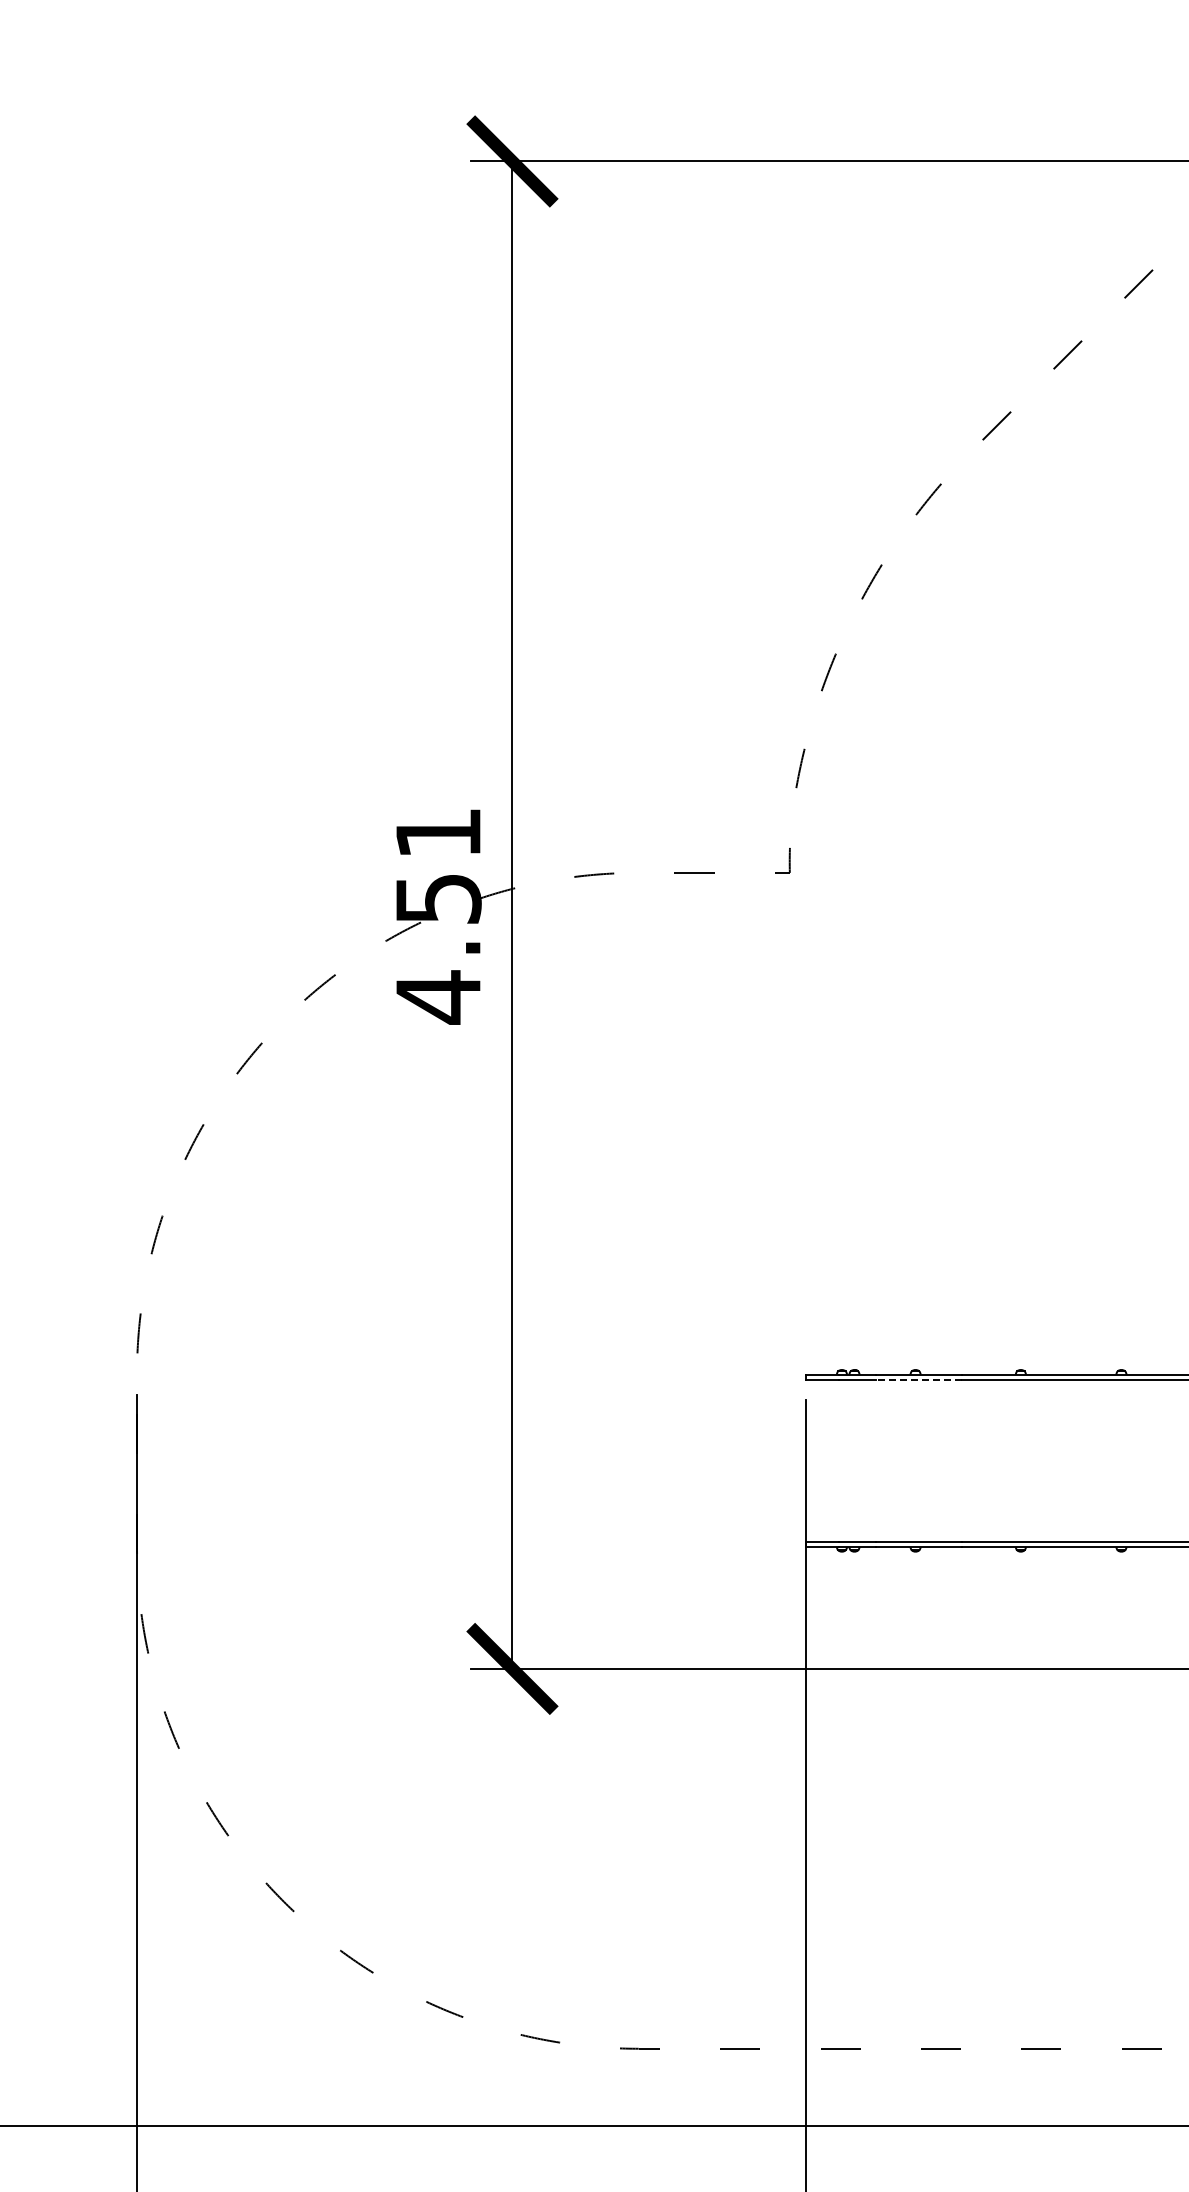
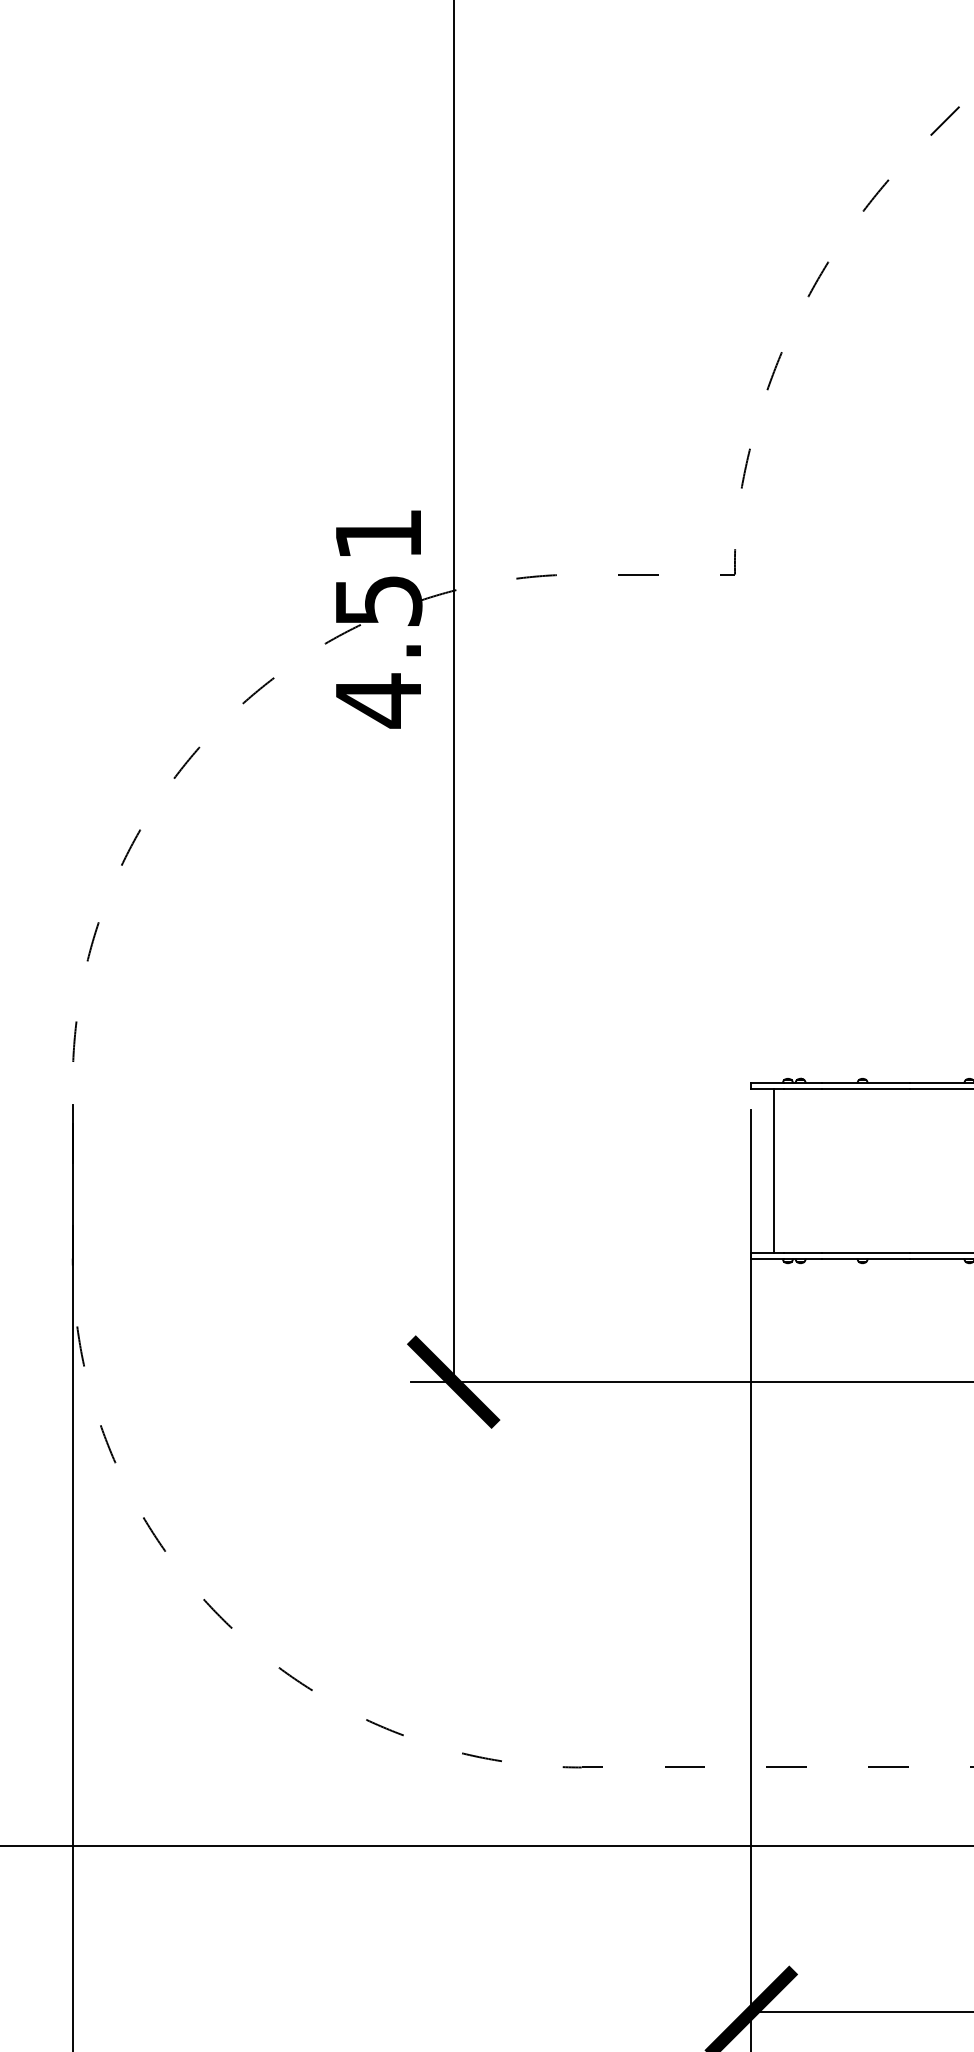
line: (918, 1379) -> (865, 1088), dashed -> solid
line: (828, 1460) -> (774, 1170), added

